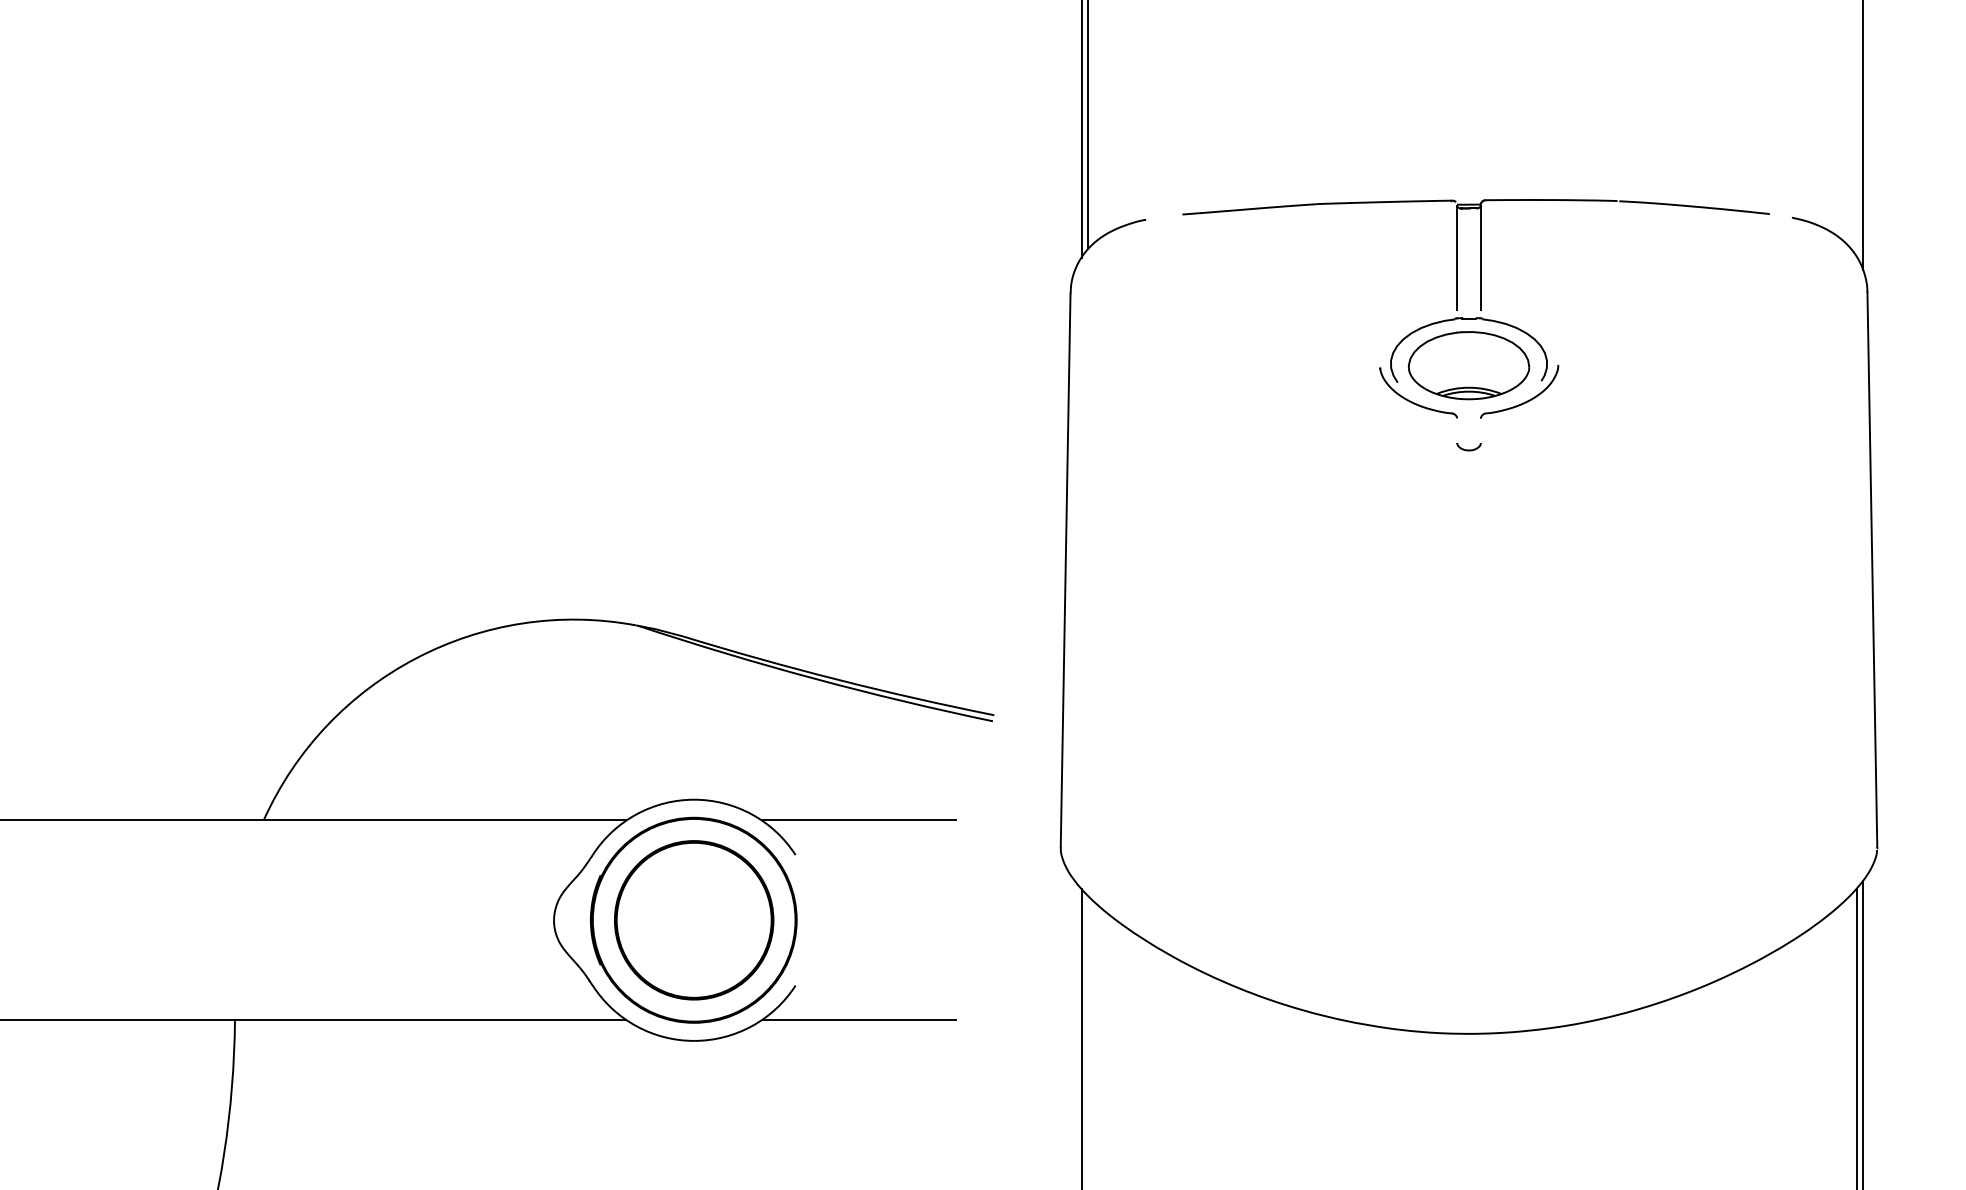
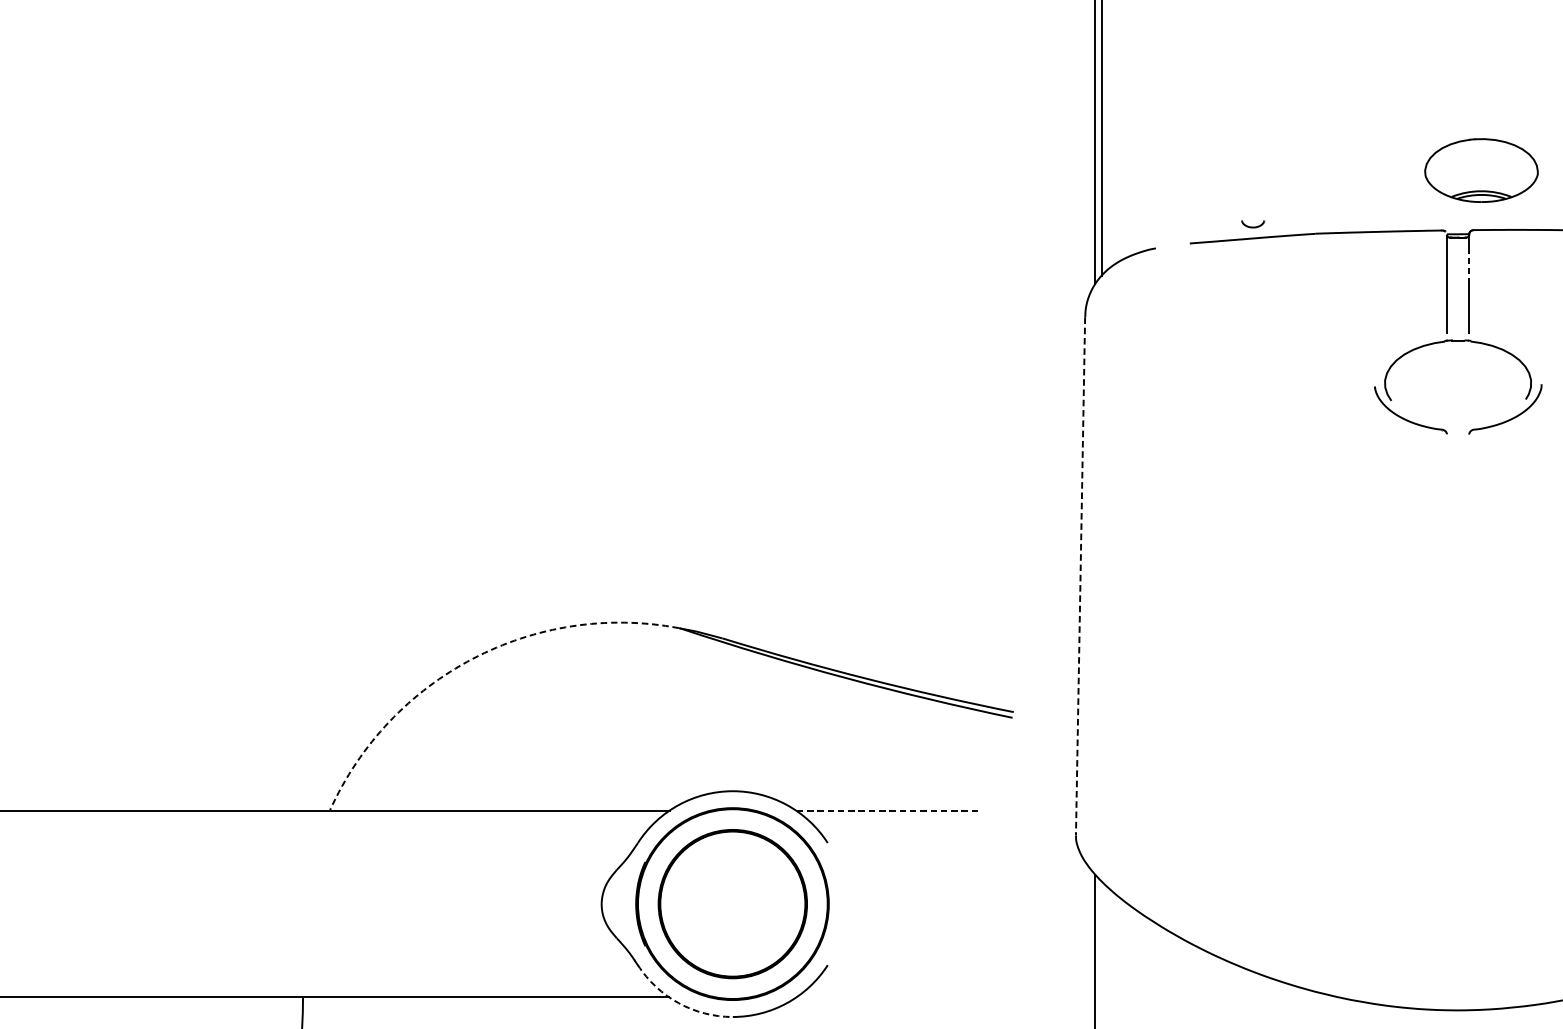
line: (1480, 240) -> (1468, 267), solid -> dashed
part: (1469, 365) -> (1481, 170), moved
part: (1468, 447) -> (1252, 224), moved
line: (1065, 570) -> (1080, 576), solid -> dashed
arc: (416, 658) -> (472, 659), solid -> dashed
line: (858, 820) -> (886, 810), solid -> dashed
line: (859, 1019) -> (887, 996), removed
arc: (636, 1026) -> (678, 1003), solid -> dashed

